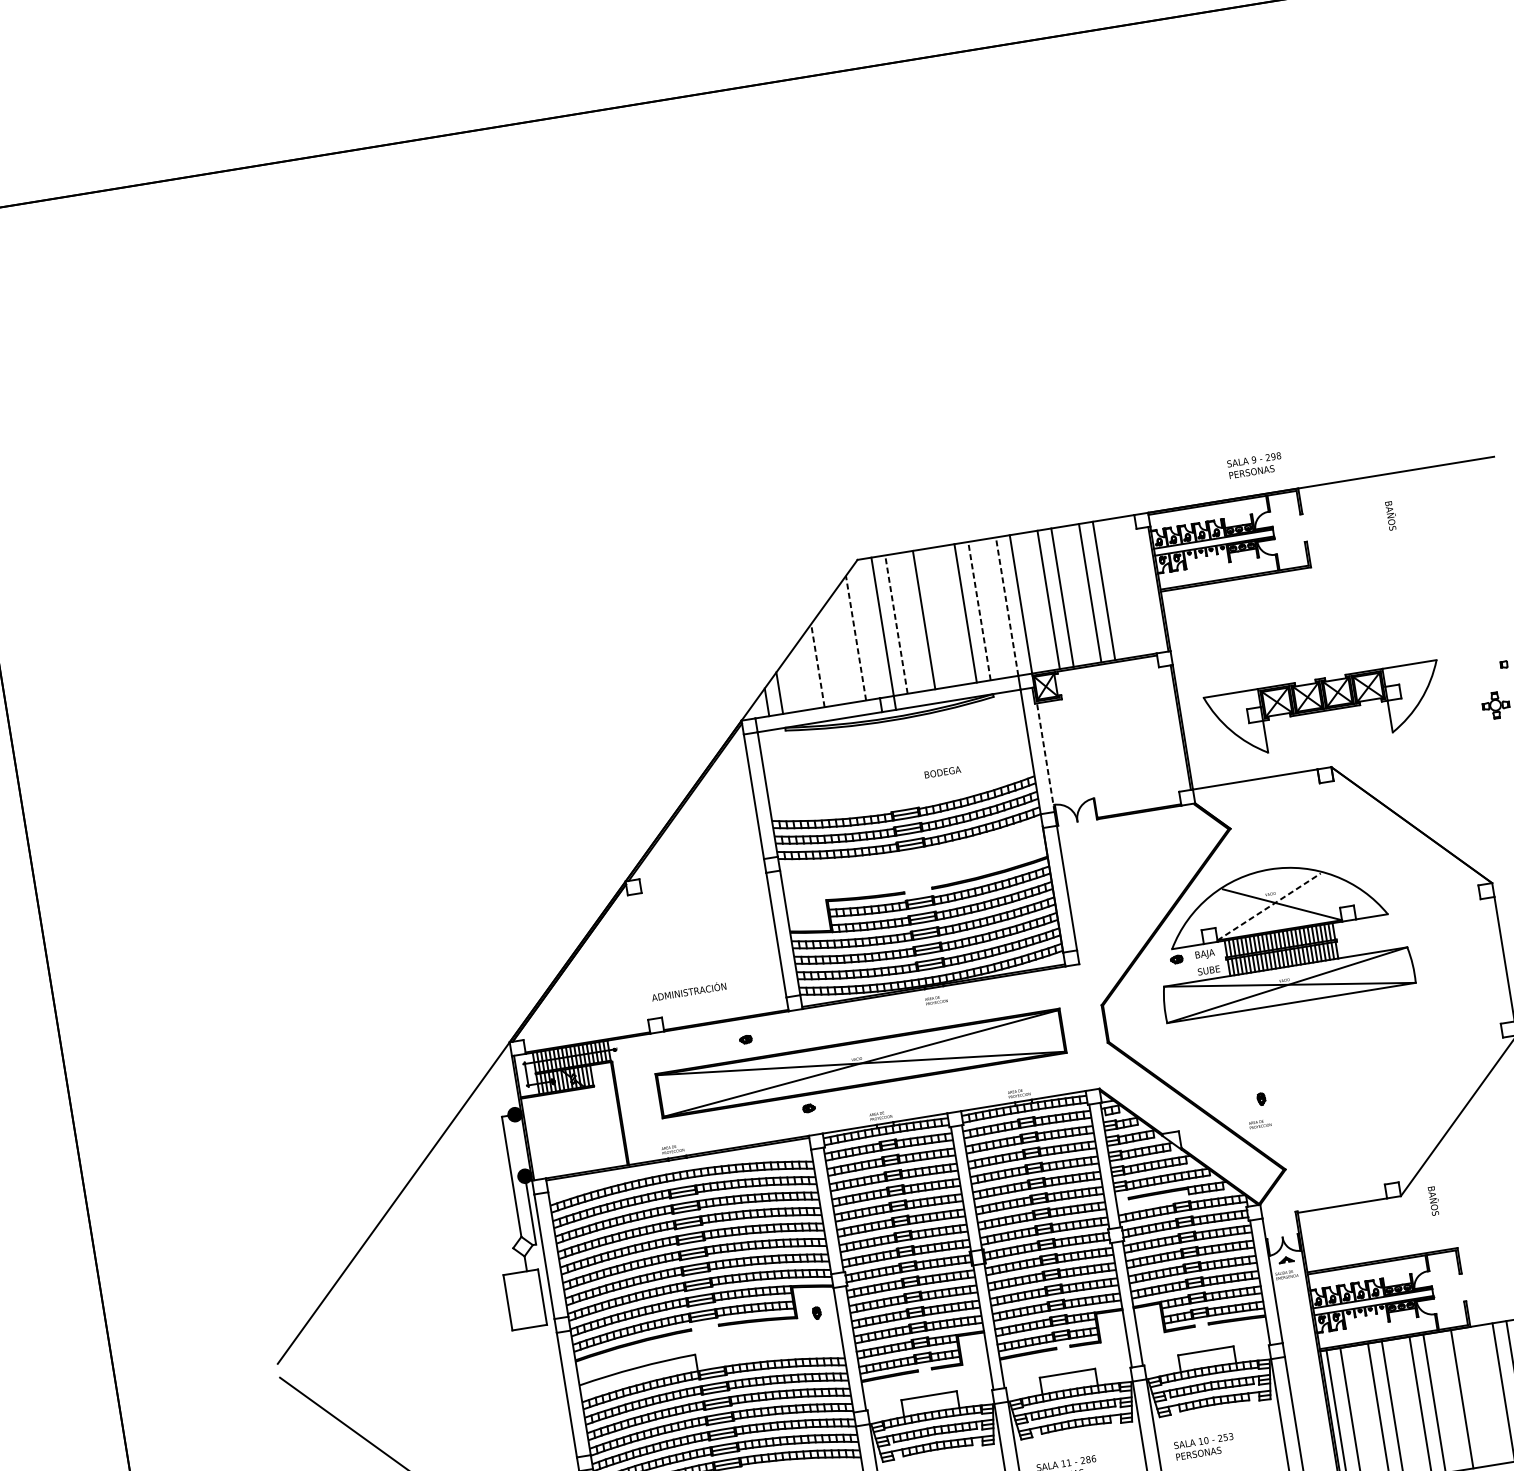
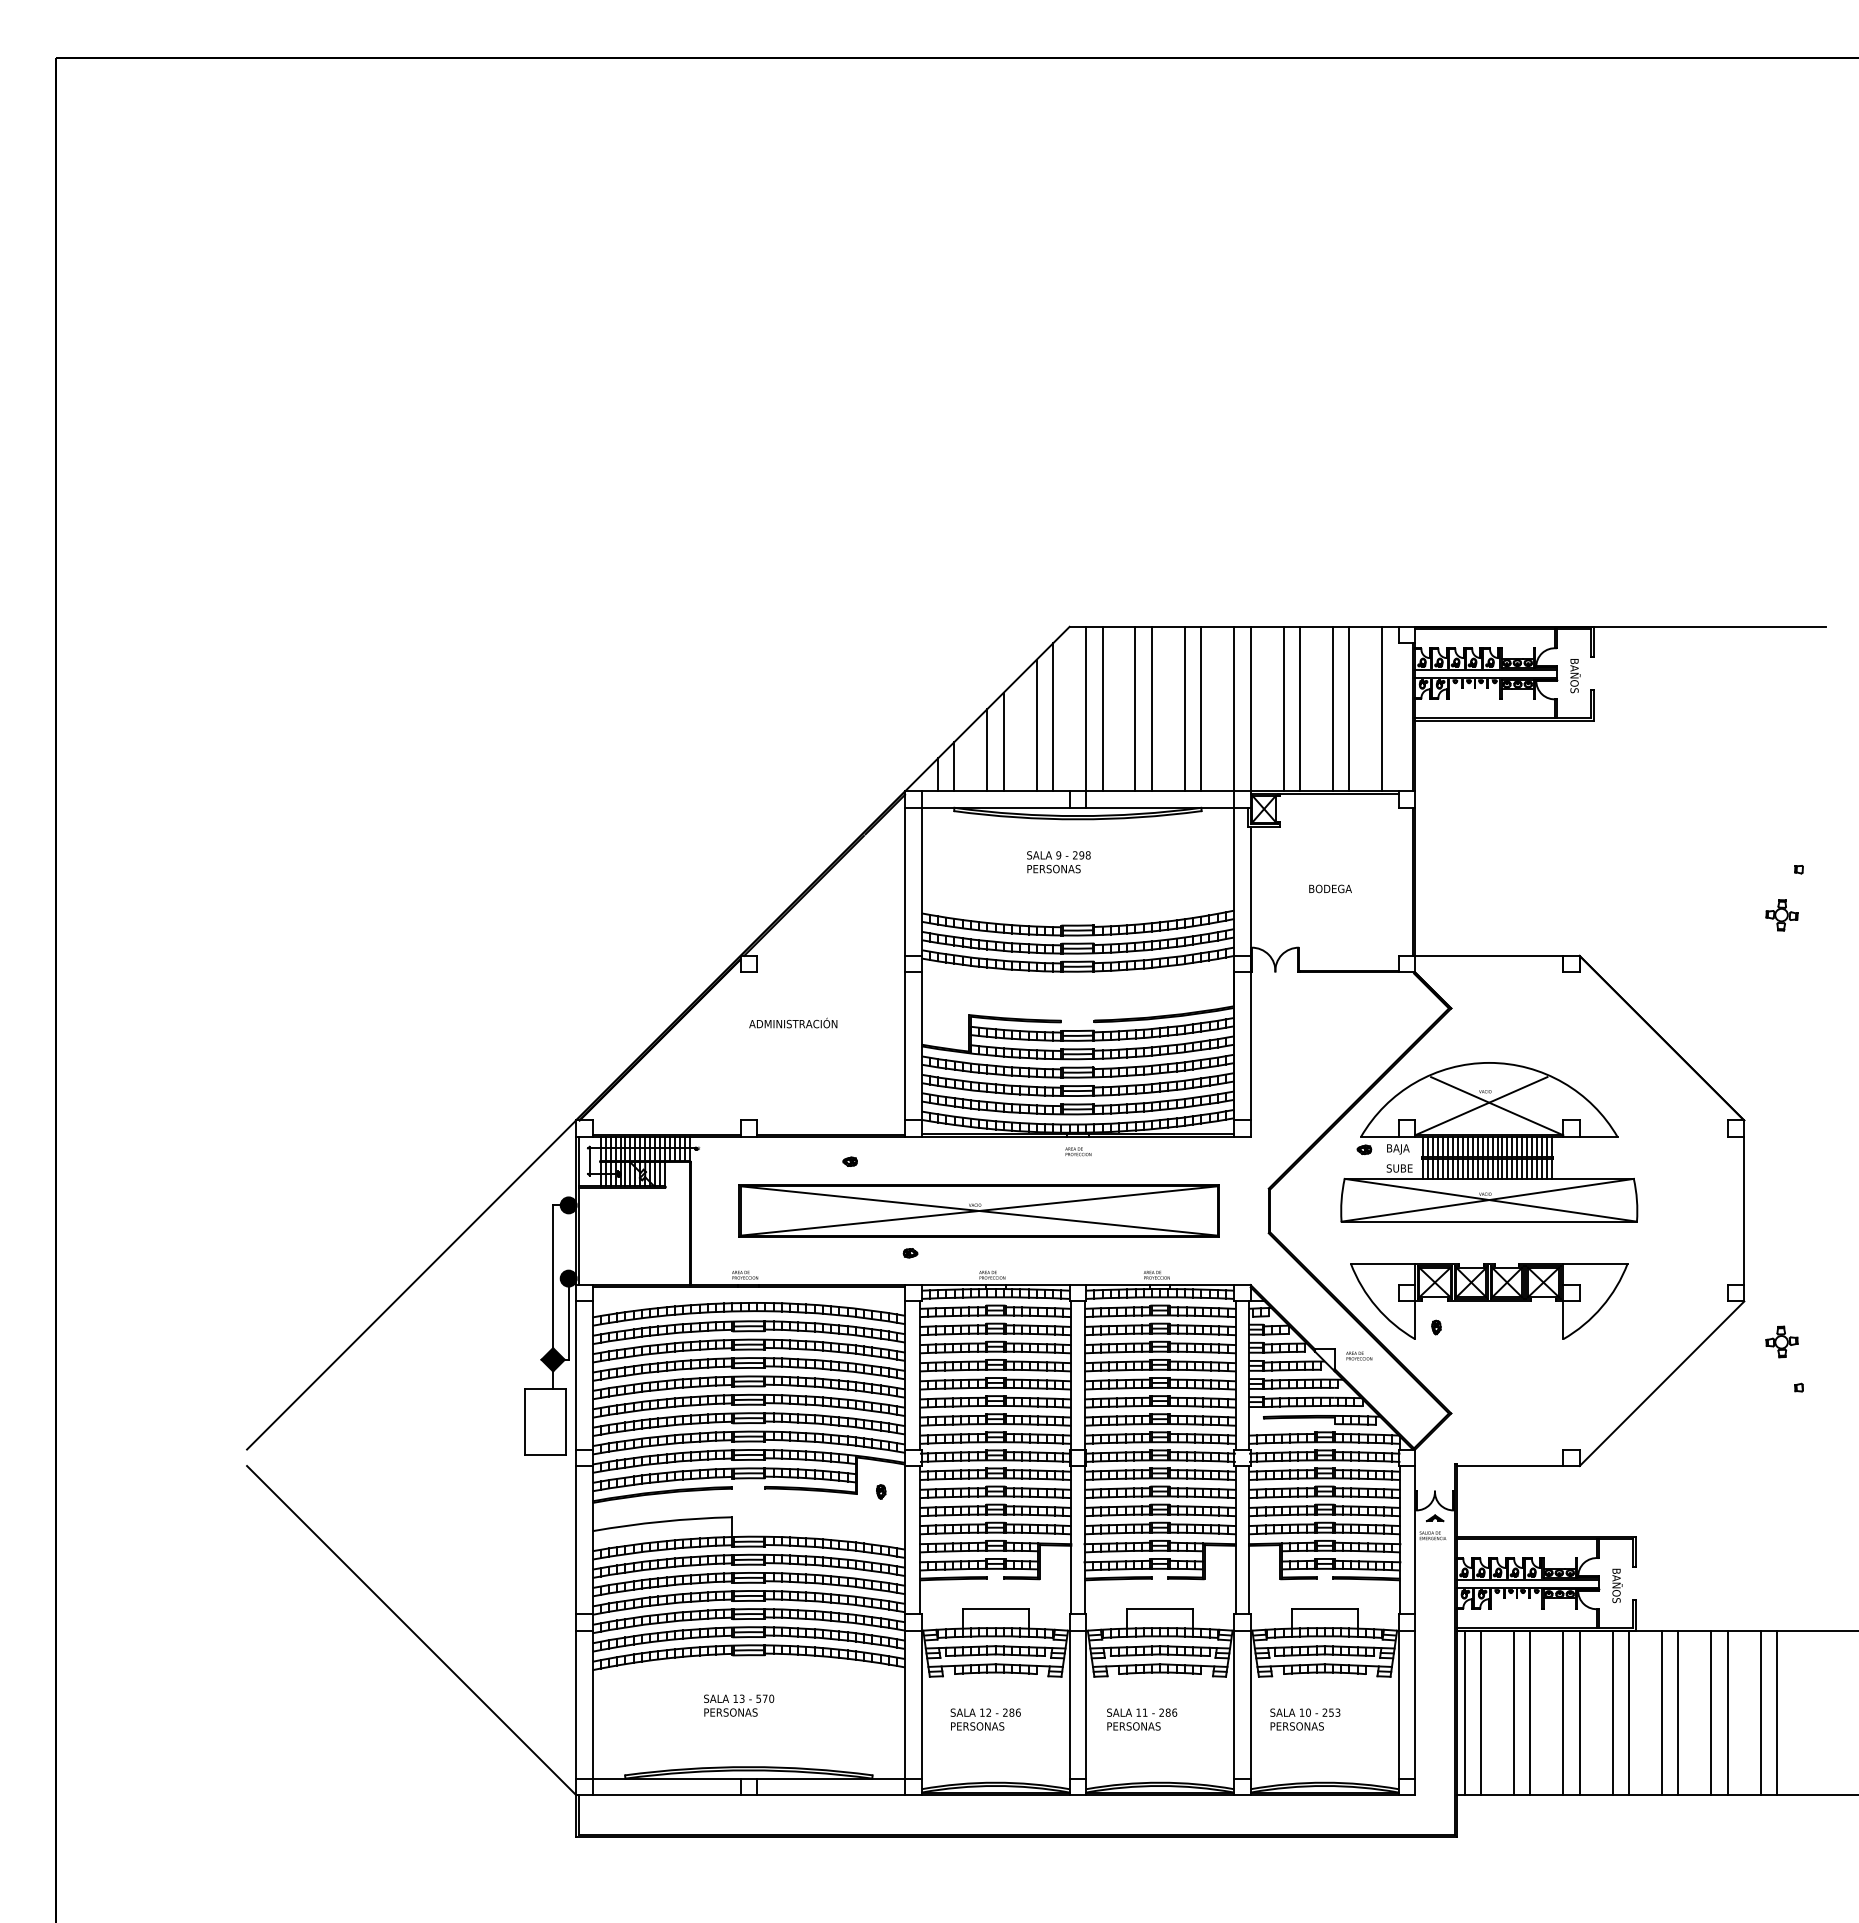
text: (1254, 465) -> (1058, 862), moved
text: (1391, 516) -> (1575, 676), moved
line: (1131, 585) -> (1382, 708), added
line: (1007, 606) -> (1234, 708), dashed -> solid
line: (979, 610) -> (1201, 708), dashed -> solid
line: (937, 617) -> (1151, 708), added
line: (896, 624) -> (1102, 708), dashed -> solid
line: (856, 637) -> (1053, 716), dashed -> solid
line: (843, 647) -> (1036, 725), added
line: (817, 665) -> (1003, 741), dashed -> solid
line: (805, 675) -> (987, 750), added
part: (1325, 710) -> (1489, 1301), moved
line: (1045, 757) -> (1250, 891), dashed -> solid
text: (942, 771) -> (1330, 888), moved
line: (1269, 907) -> (1481, 1106), dashed -> solid
text: (689, 990) -> (793, 1022), moved
text: (1260, 1123) -> (1359, 1355), moved
text: (1434, 1200) -> (1617, 1585), moved
fill: (522, 1246) -> (552, 1359), added
line: (1476, 1396) -> (1629, 1712), added

